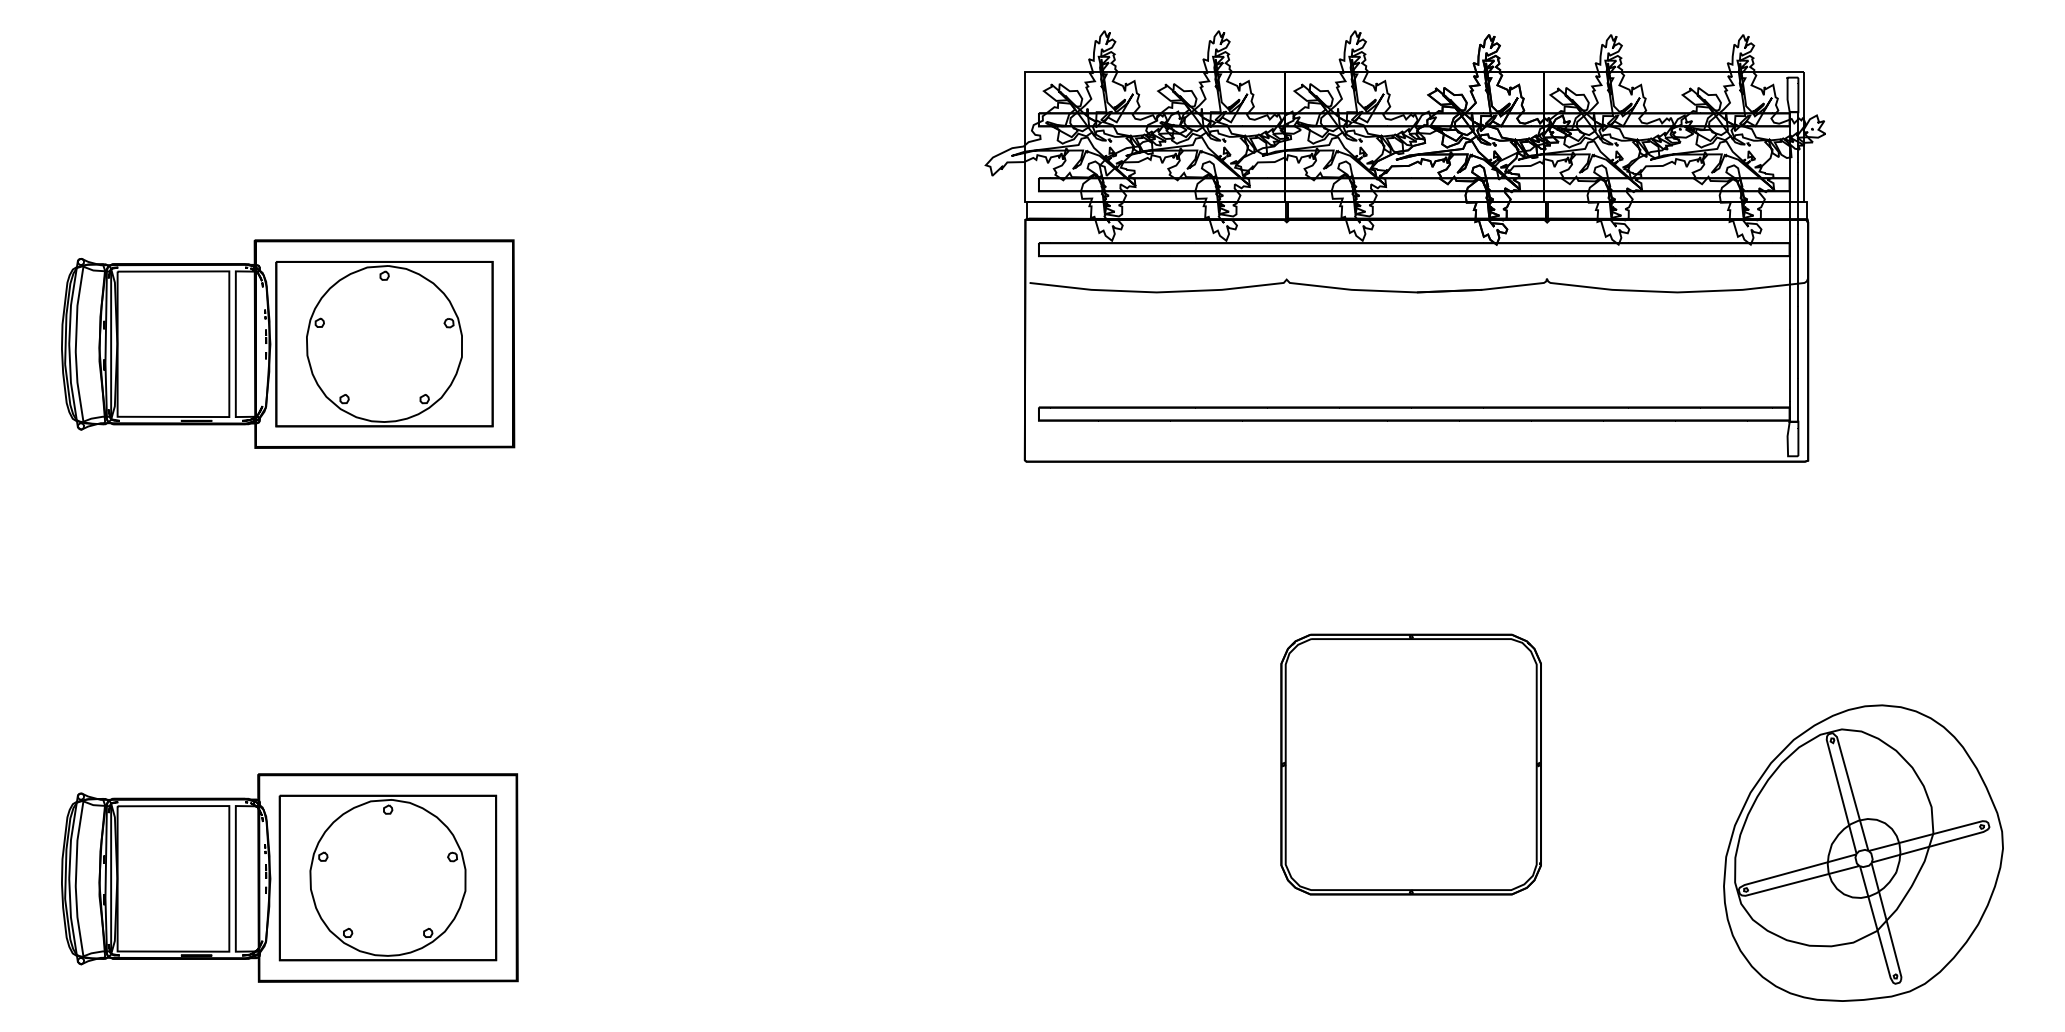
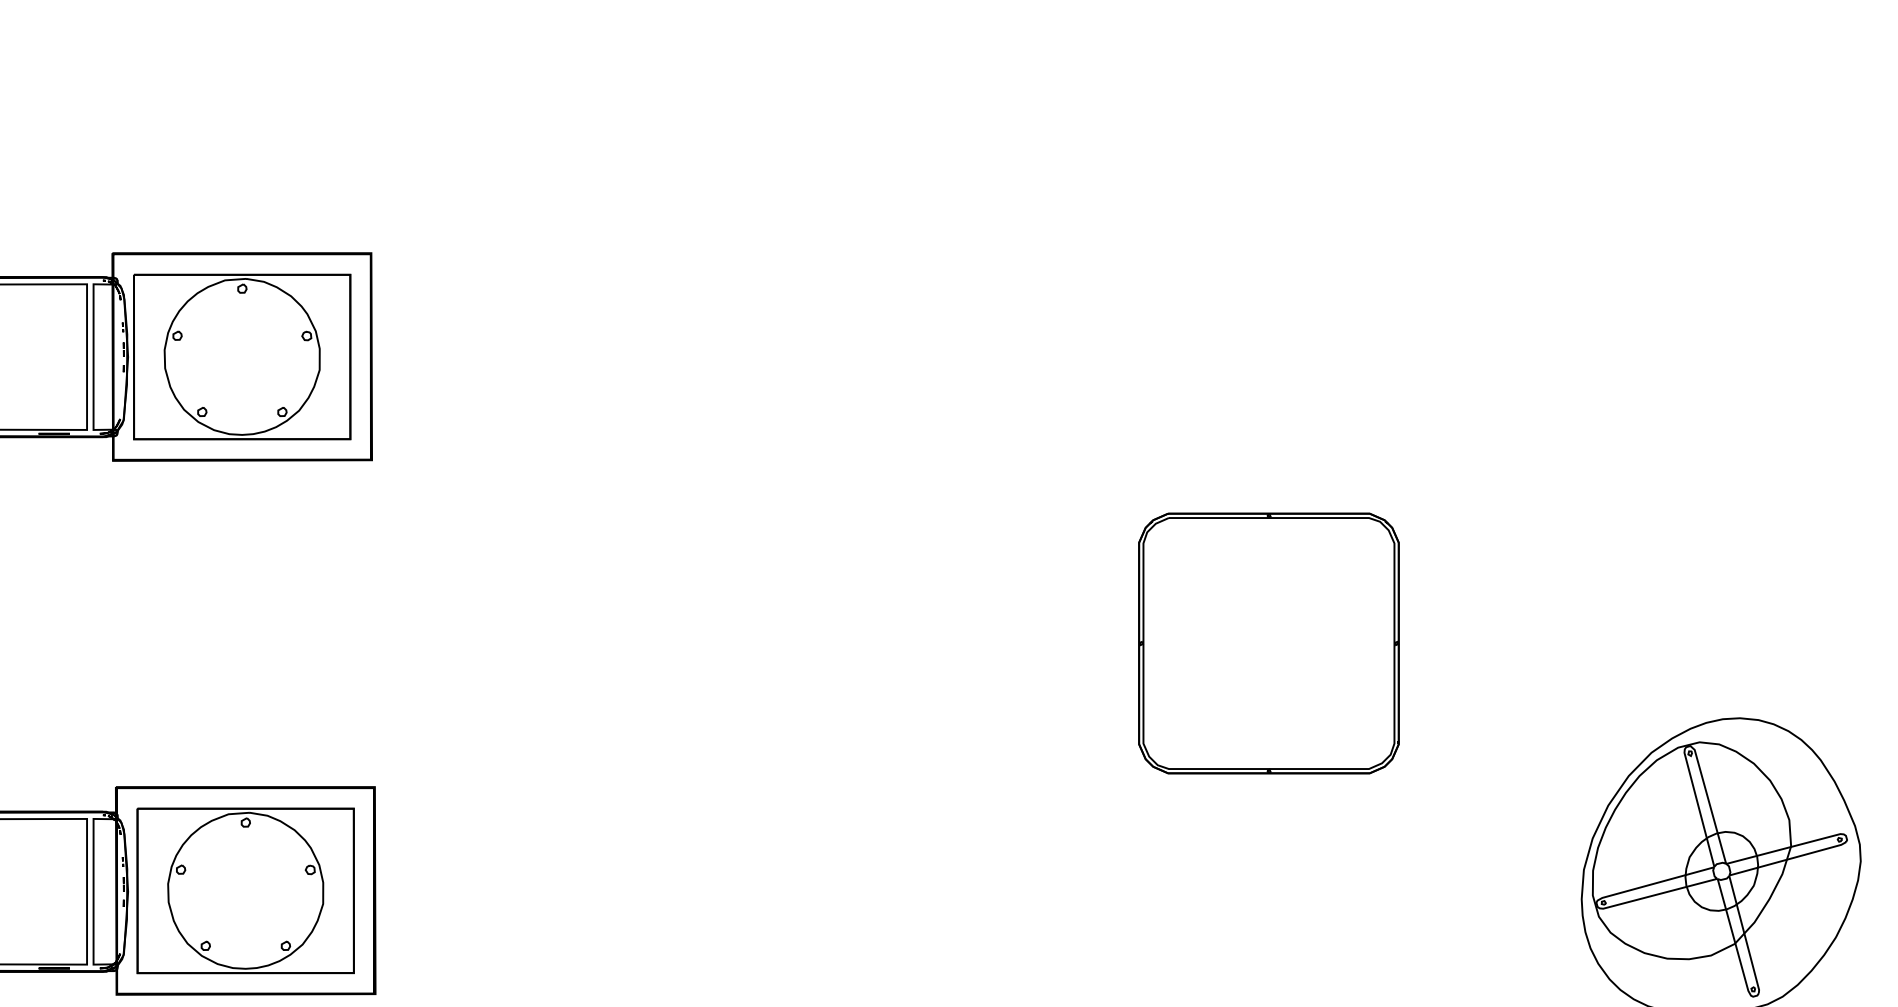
part: (1404, 246) -> (1262, 259), removed
part: (1410, 764) -> (1268, 643), moved

